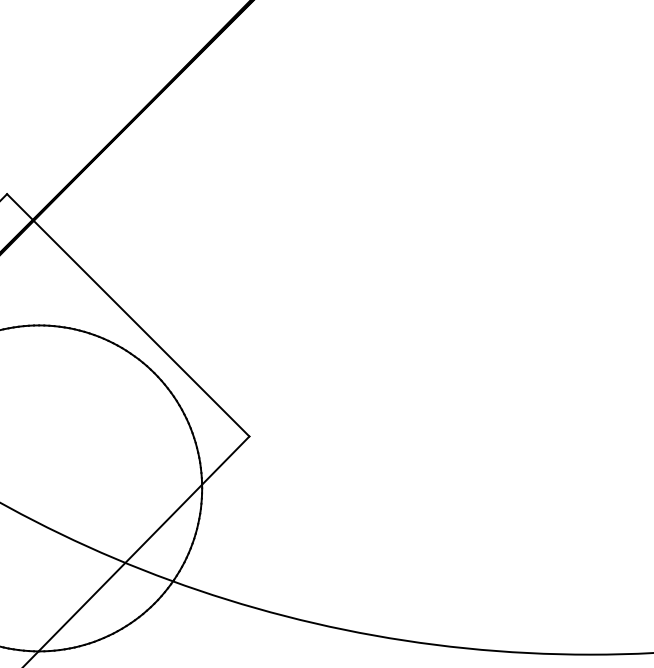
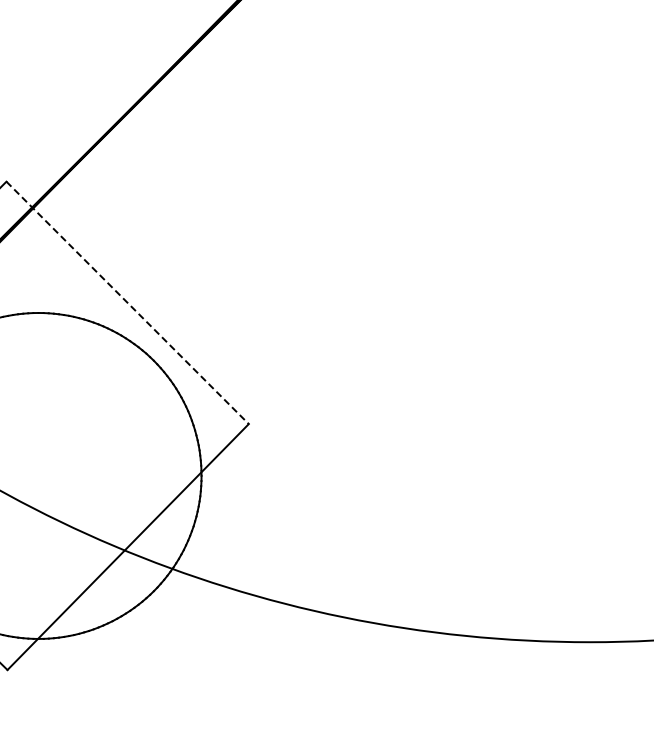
line: (129, 315) -> (128, 303), solid -> dashed

